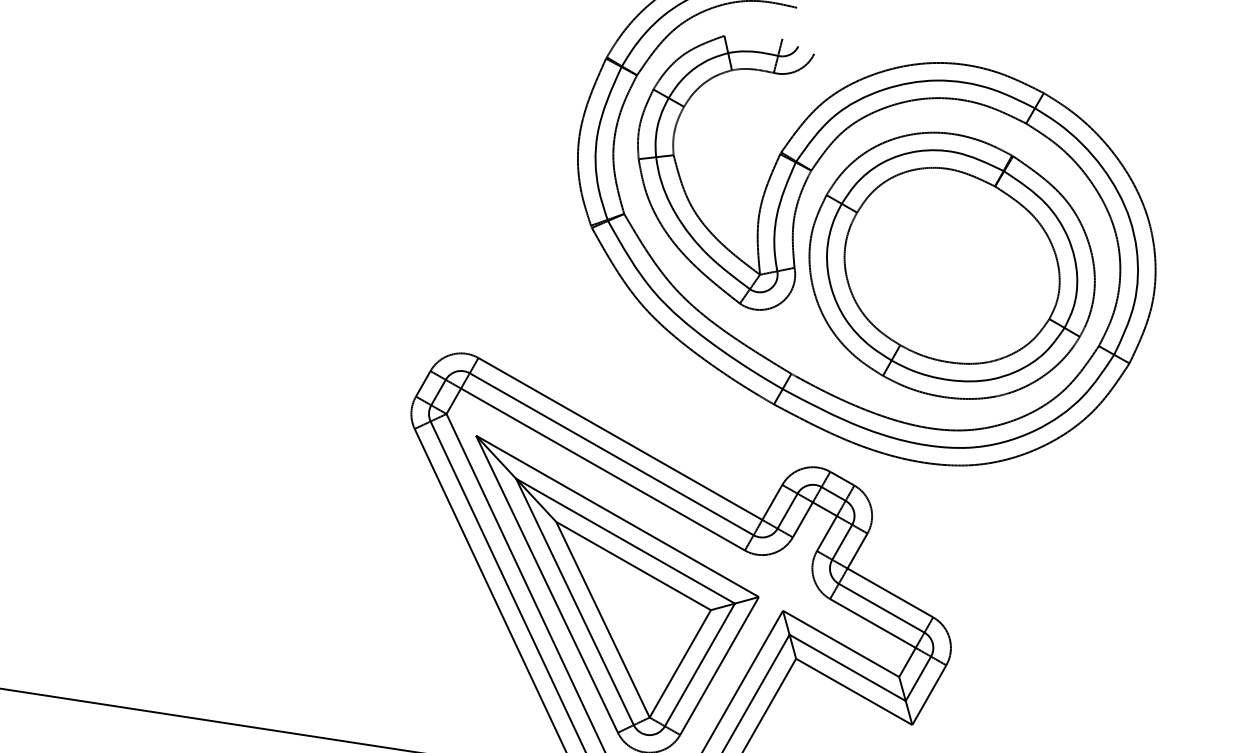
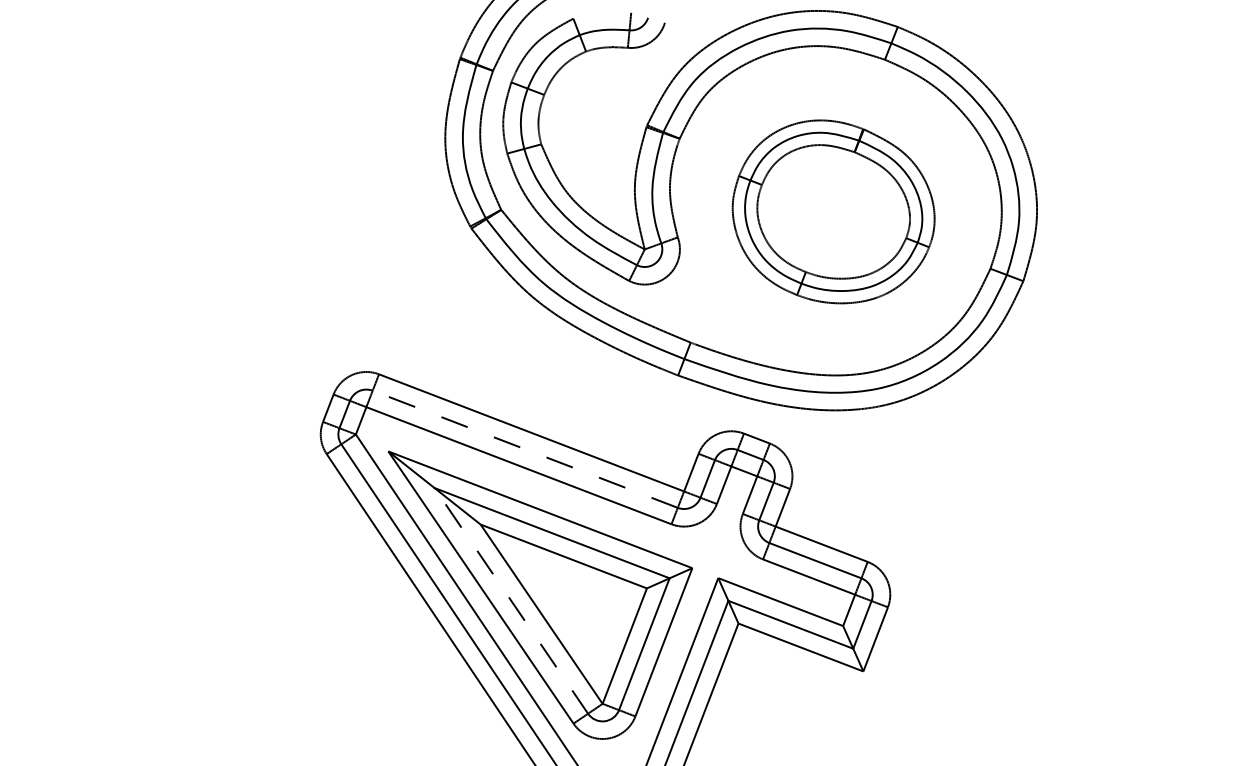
part: (952, 265) -> (833, 211), size x0.7
line: (610, 454) -> (524, 449), solid -> dashed
line: (575, 601) -> (511, 600), solid -> dashed

